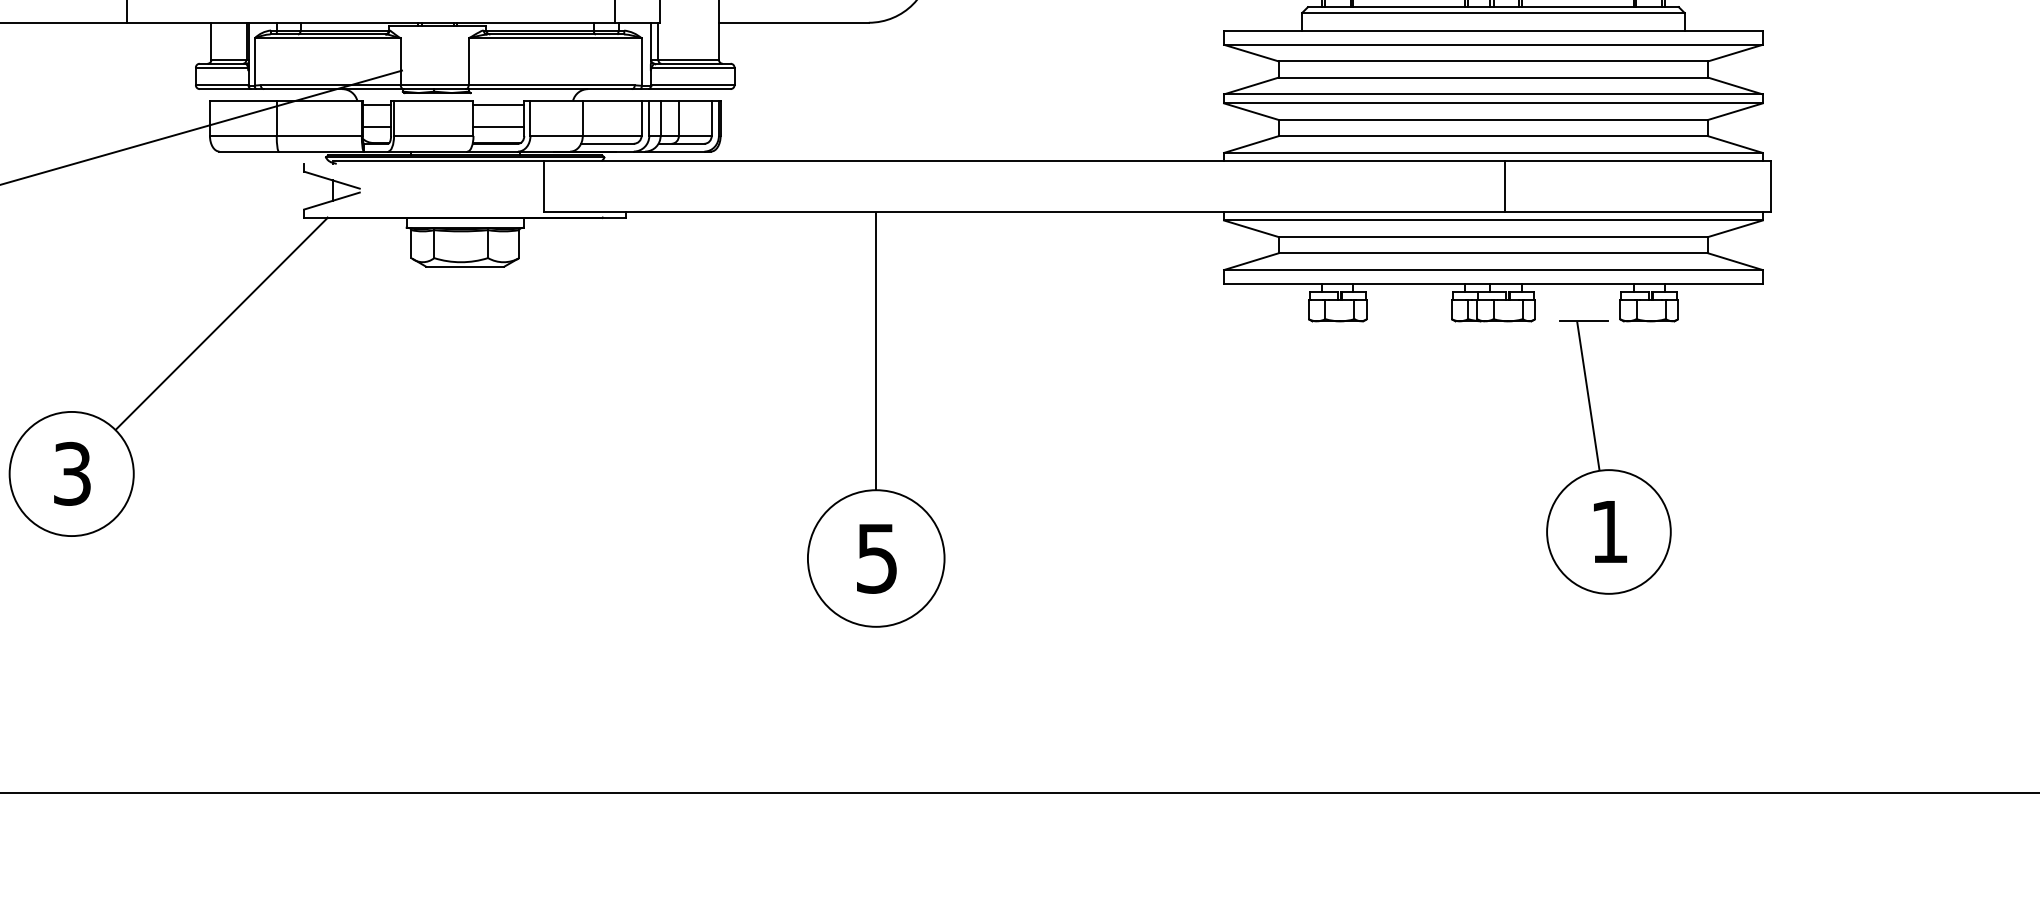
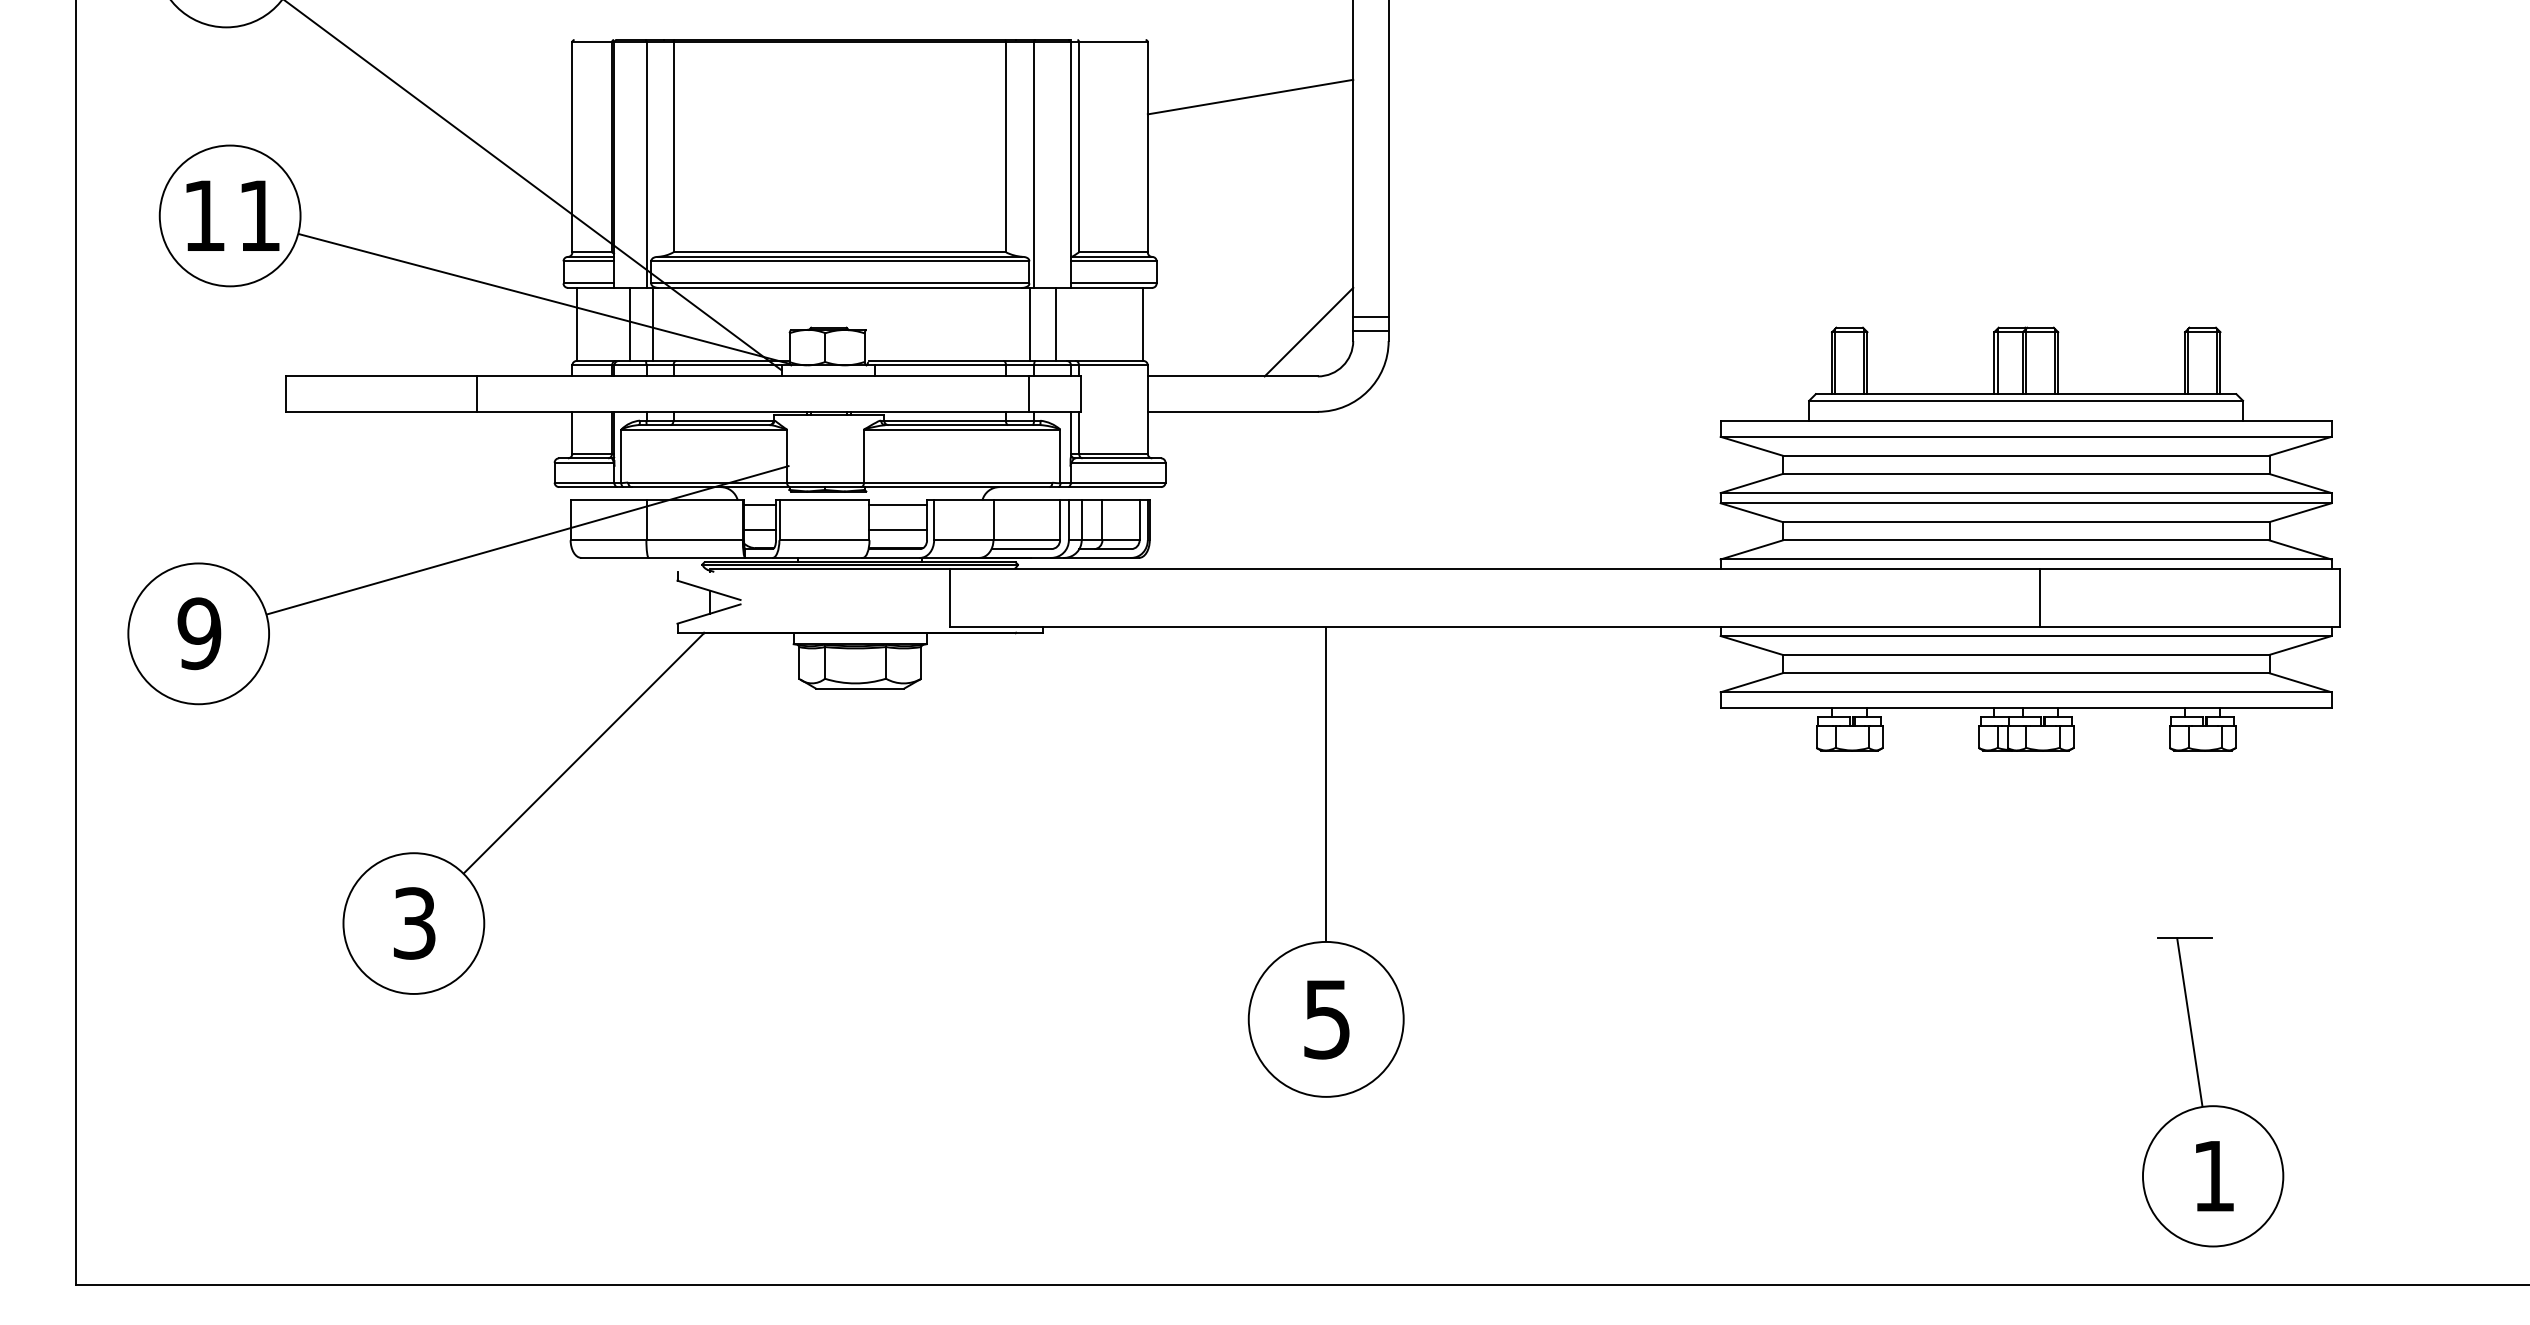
part: (1598, 458) -> (2201, 1092), moved

